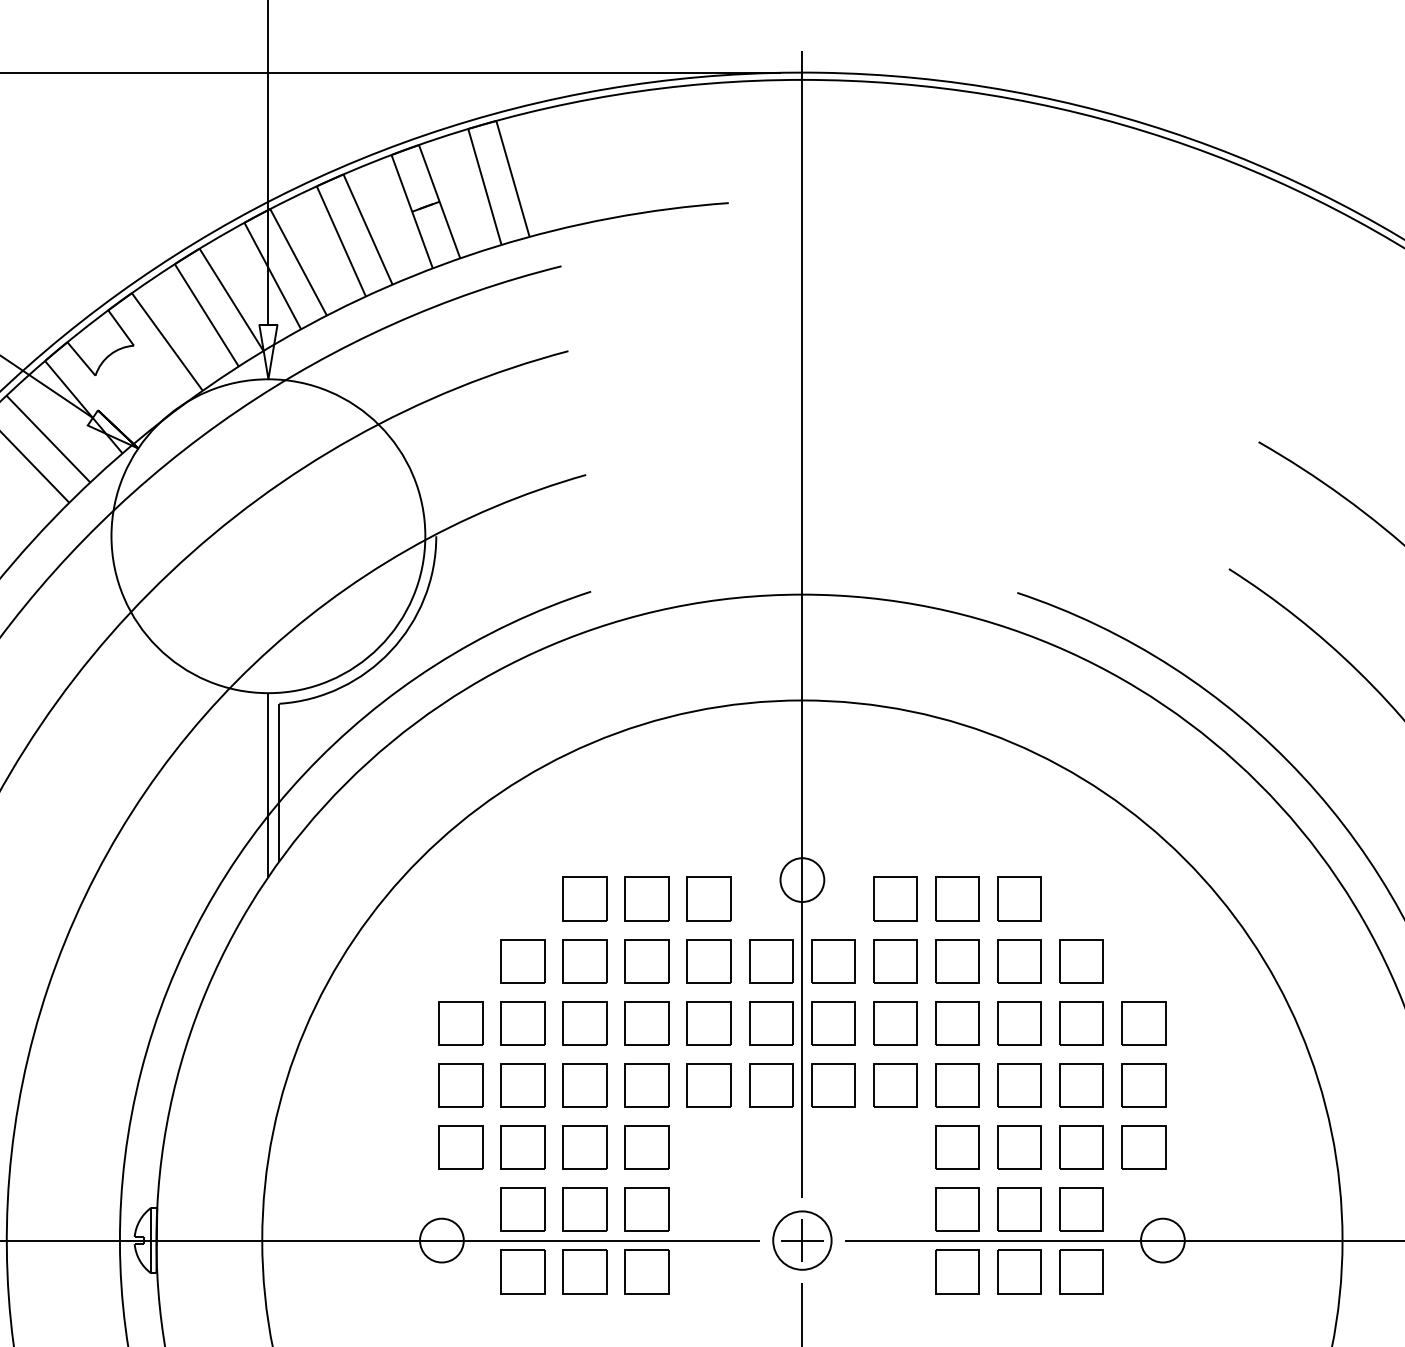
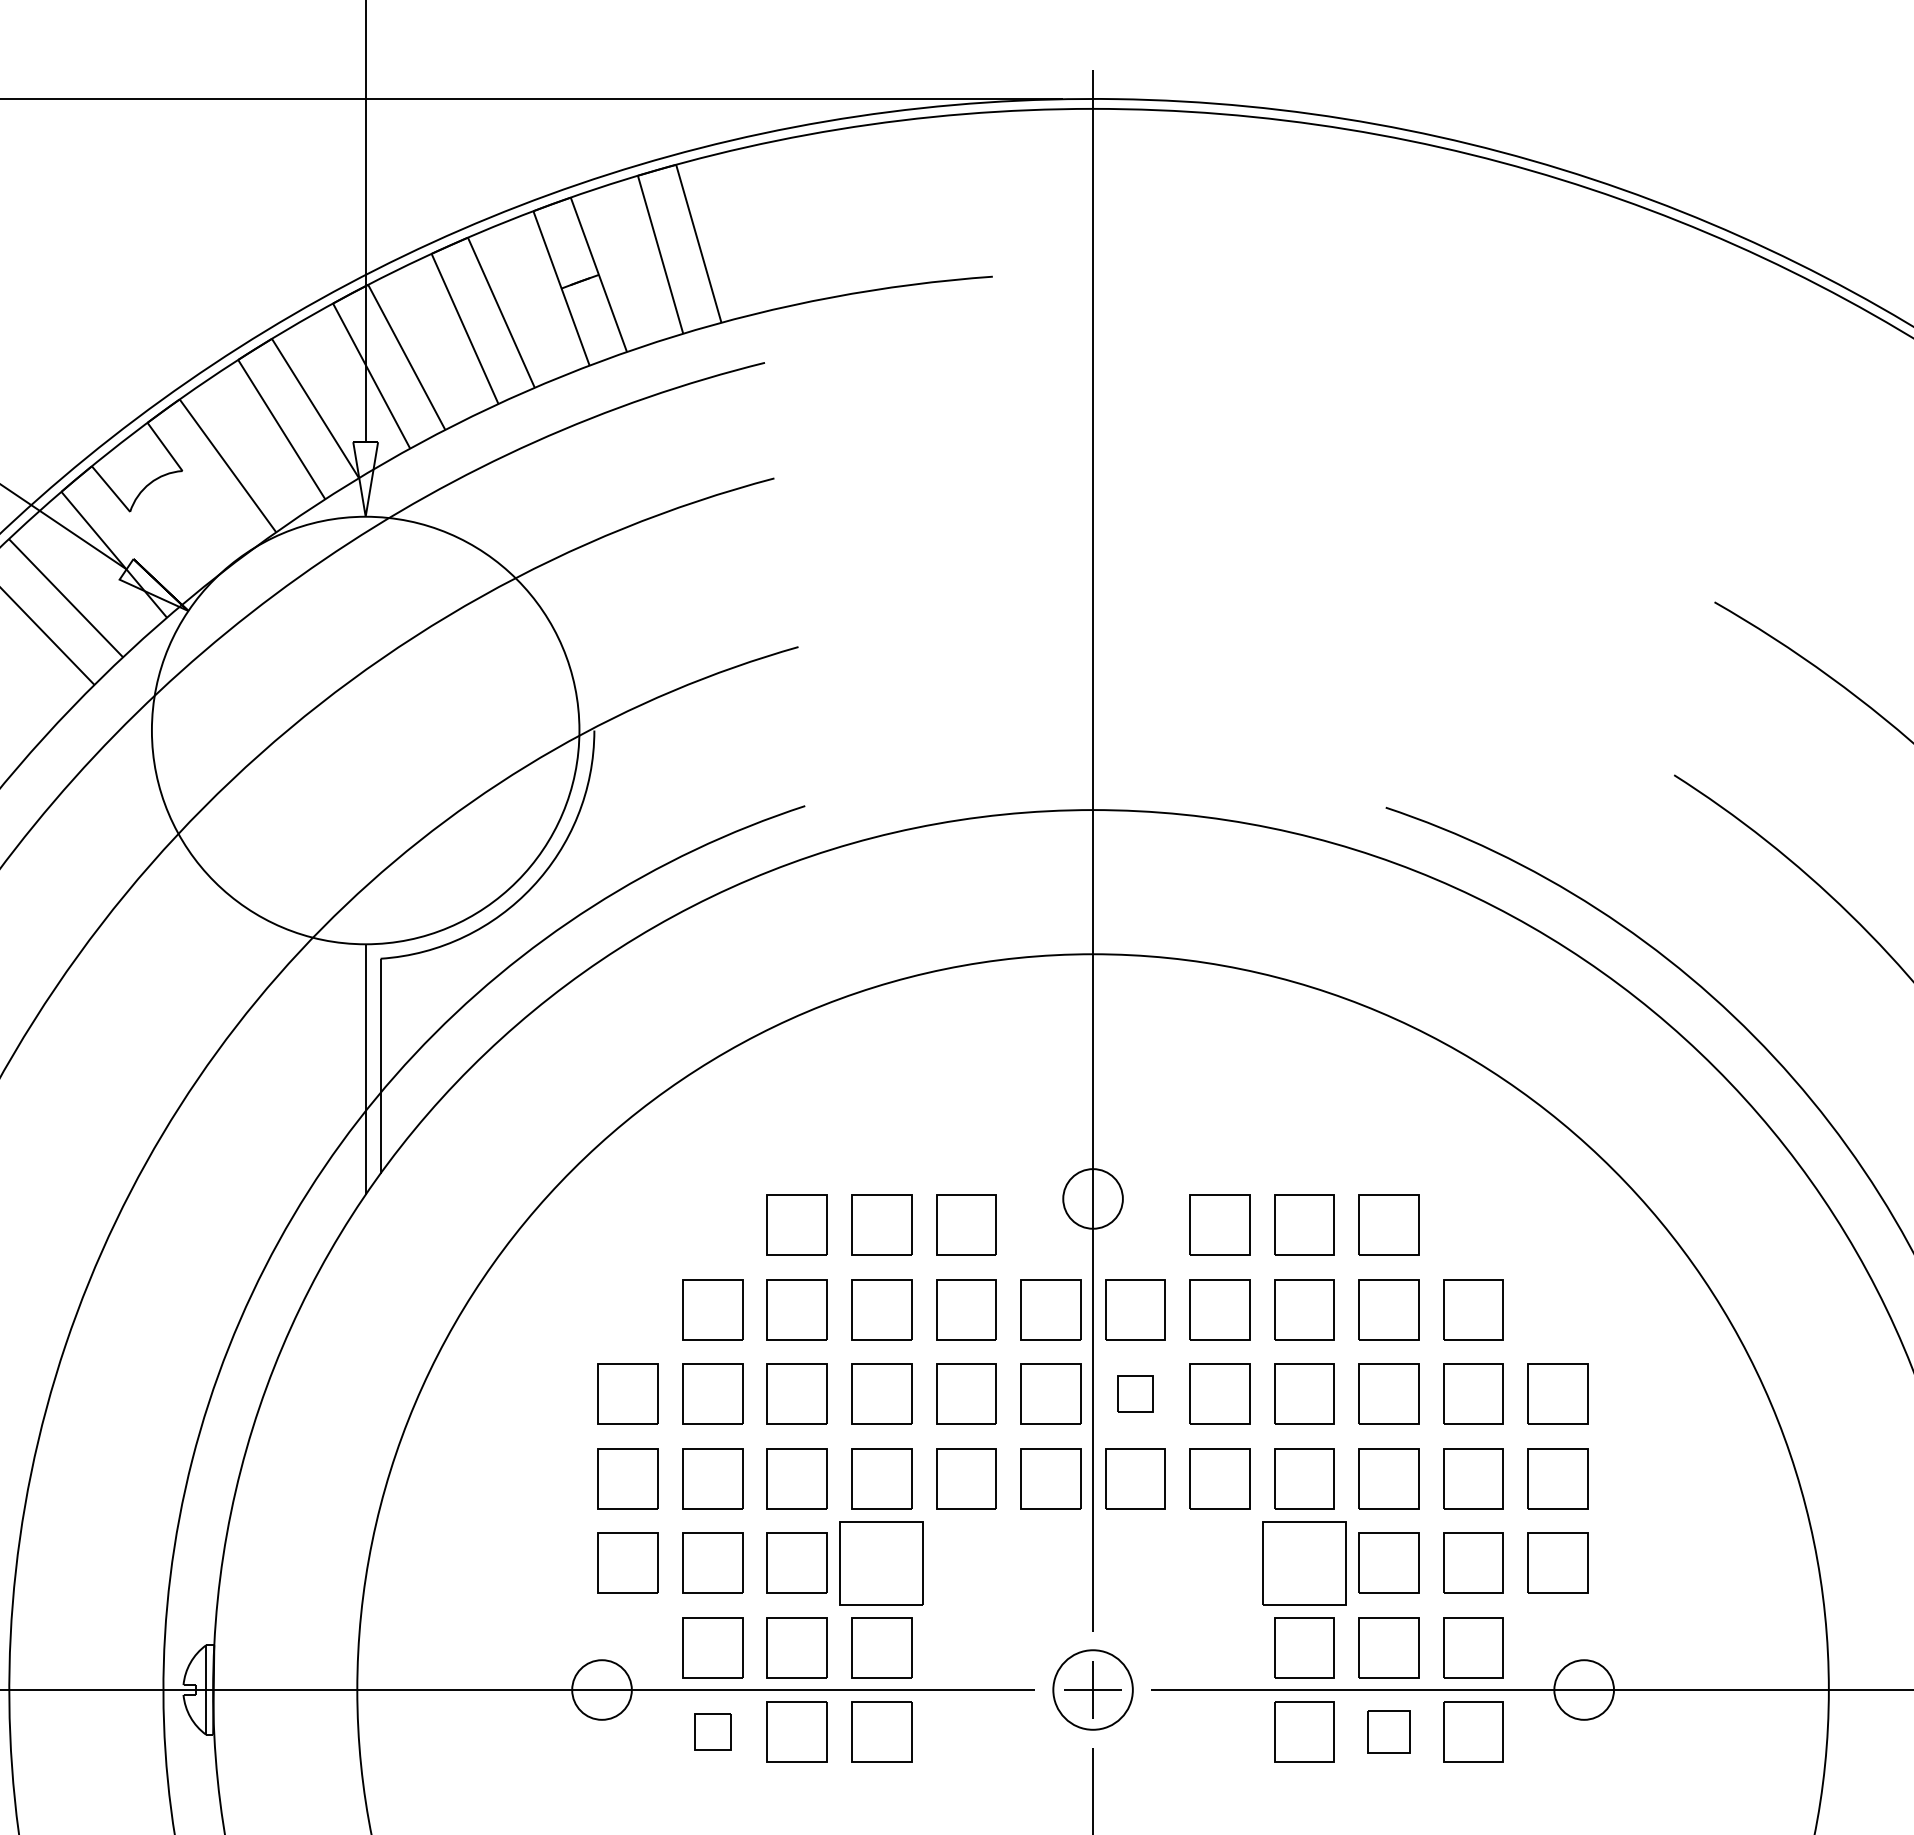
part: (833, 1022) -> (1135, 1393), size x0.6
part: (647, 1146) -> (881, 1562), size x1.4
part: (957, 1146) -> (1304, 1562), size x1.4
part: (523, 1271) -> (712, 1731), size x0.6
part: (1019, 1271) -> (1388, 1731), size x0.7

